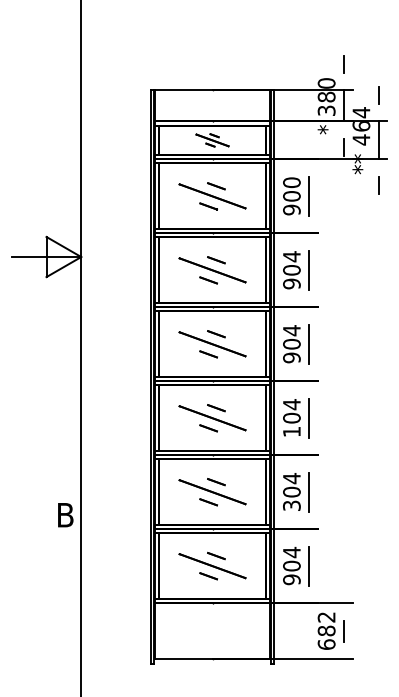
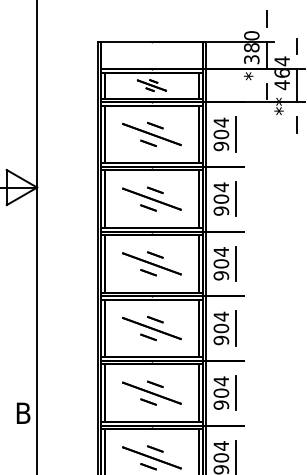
text: (291, 182) -> (221, 122), 900 -> 904
text: (291, 431) -> (221, 340), 104 -> 904
text: (291, 505) -> (221, 404), 304 -> 904

